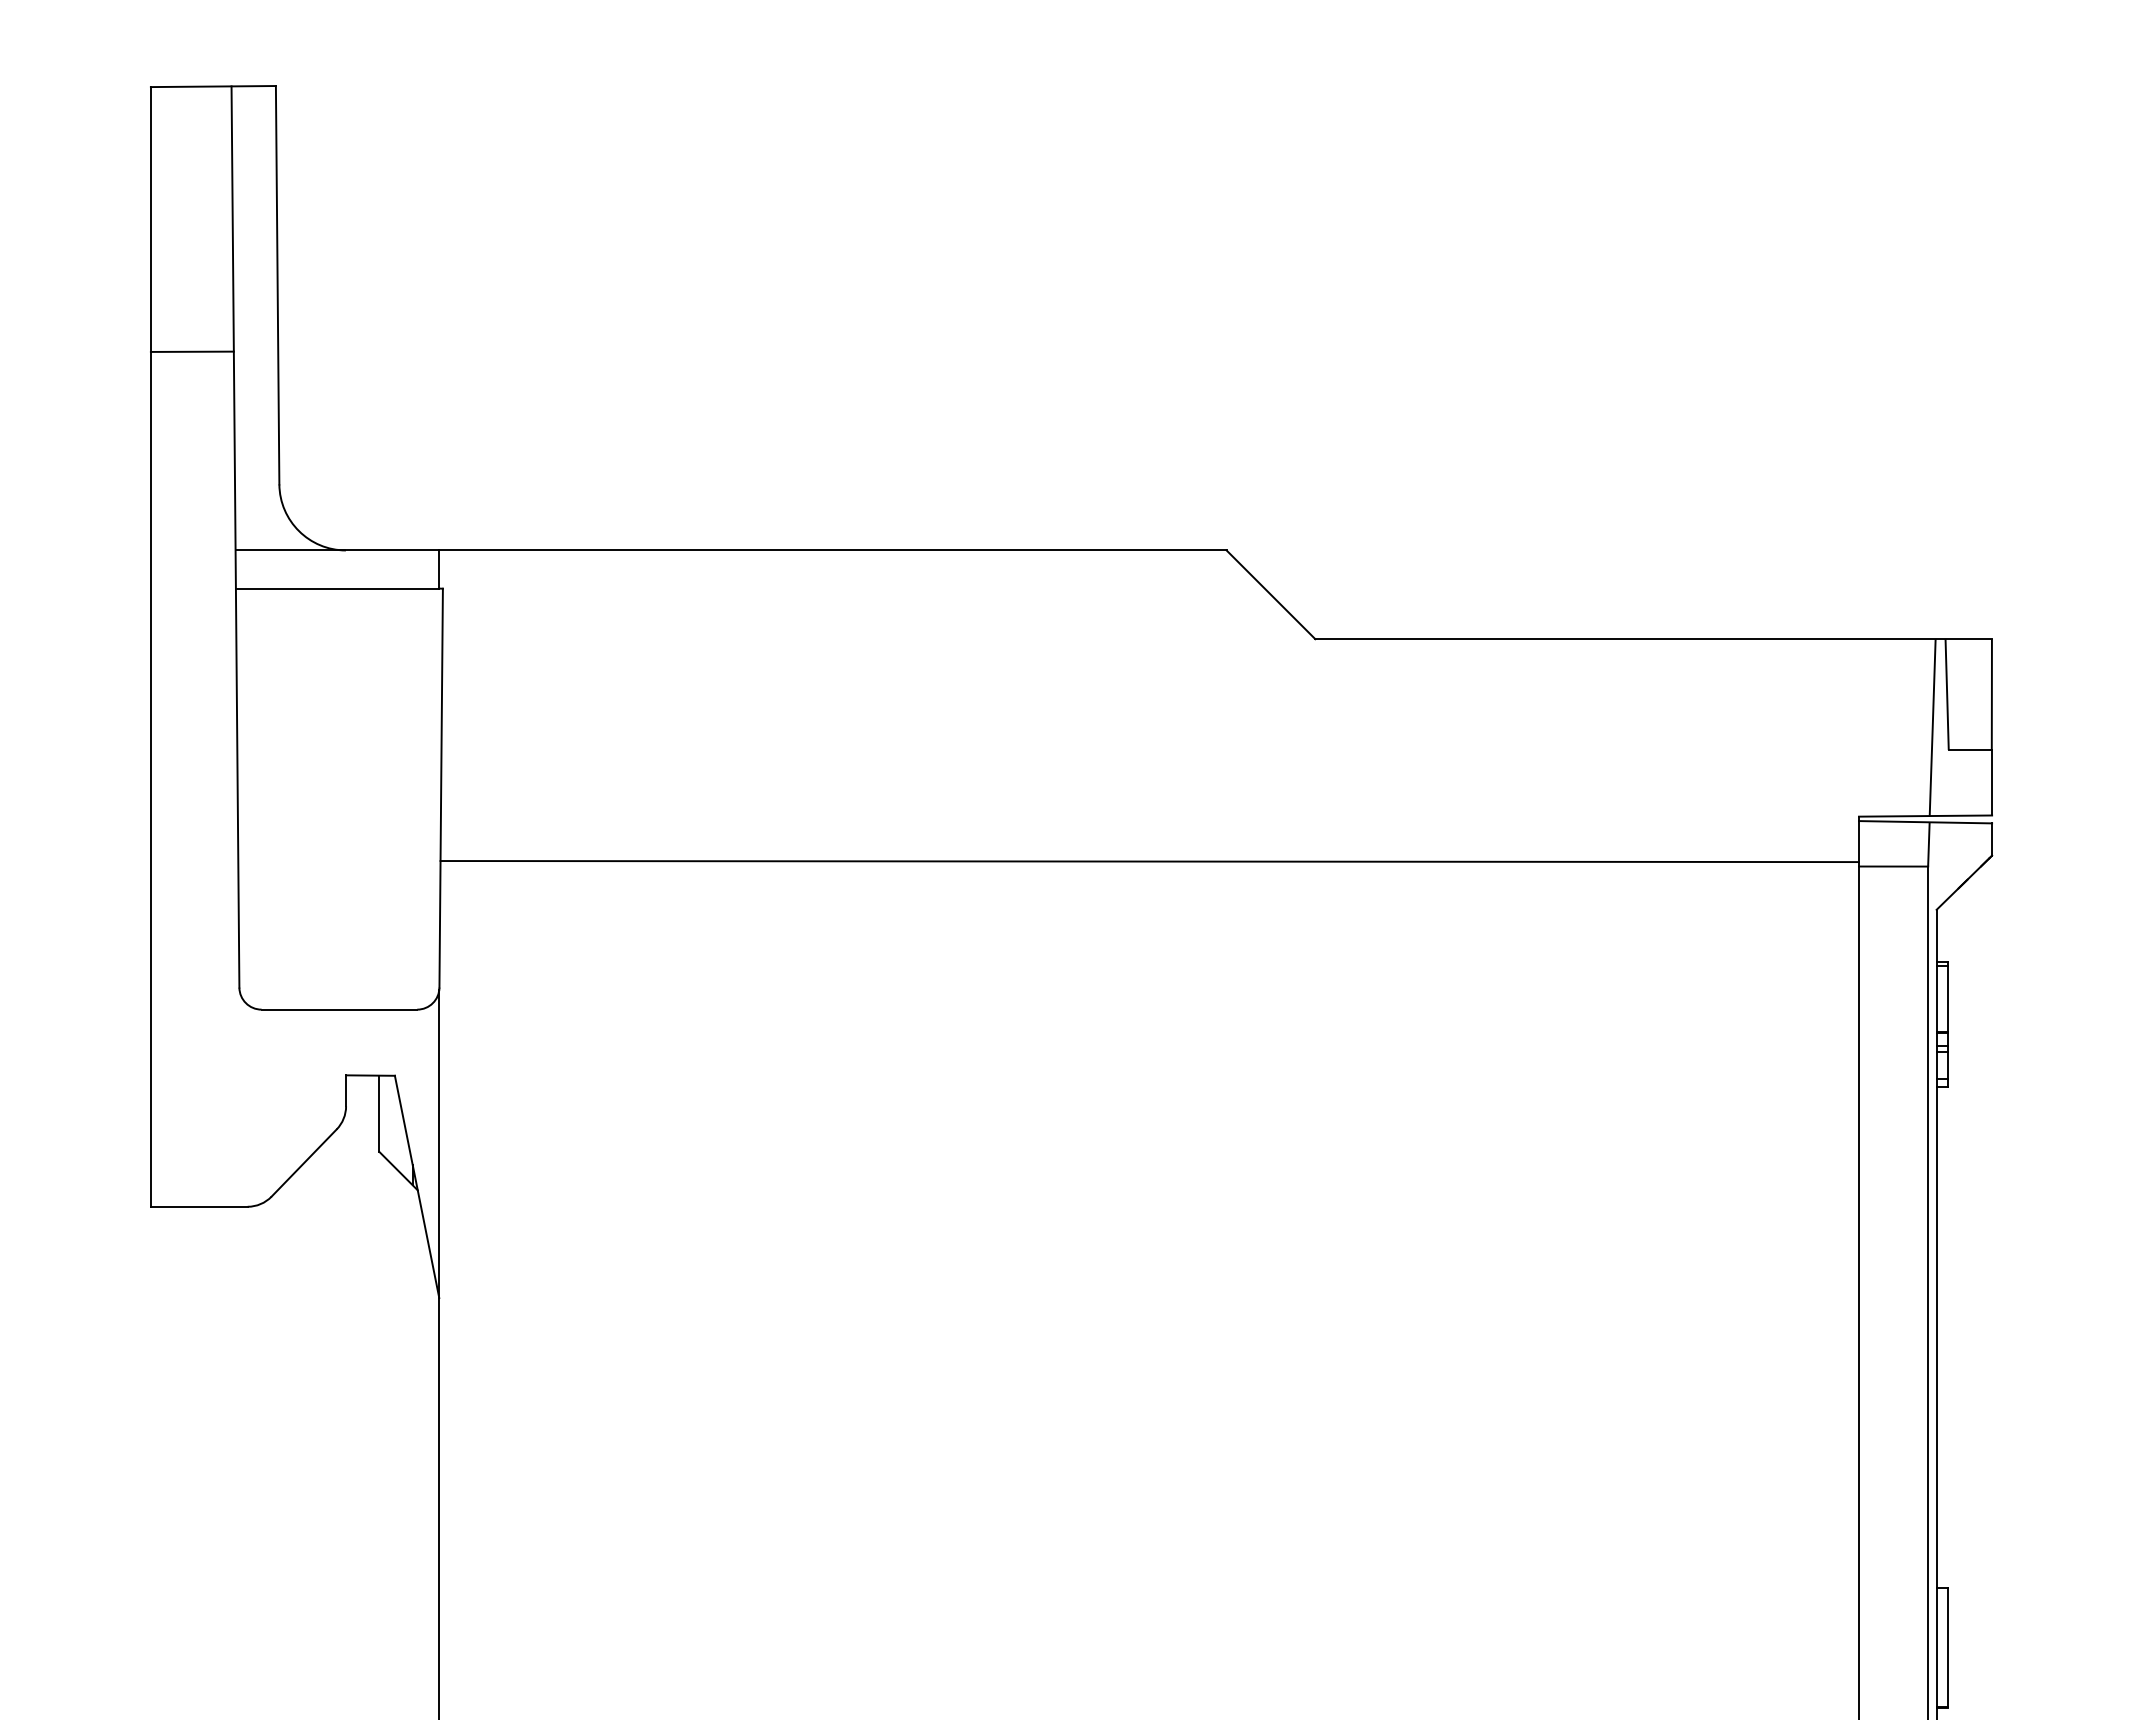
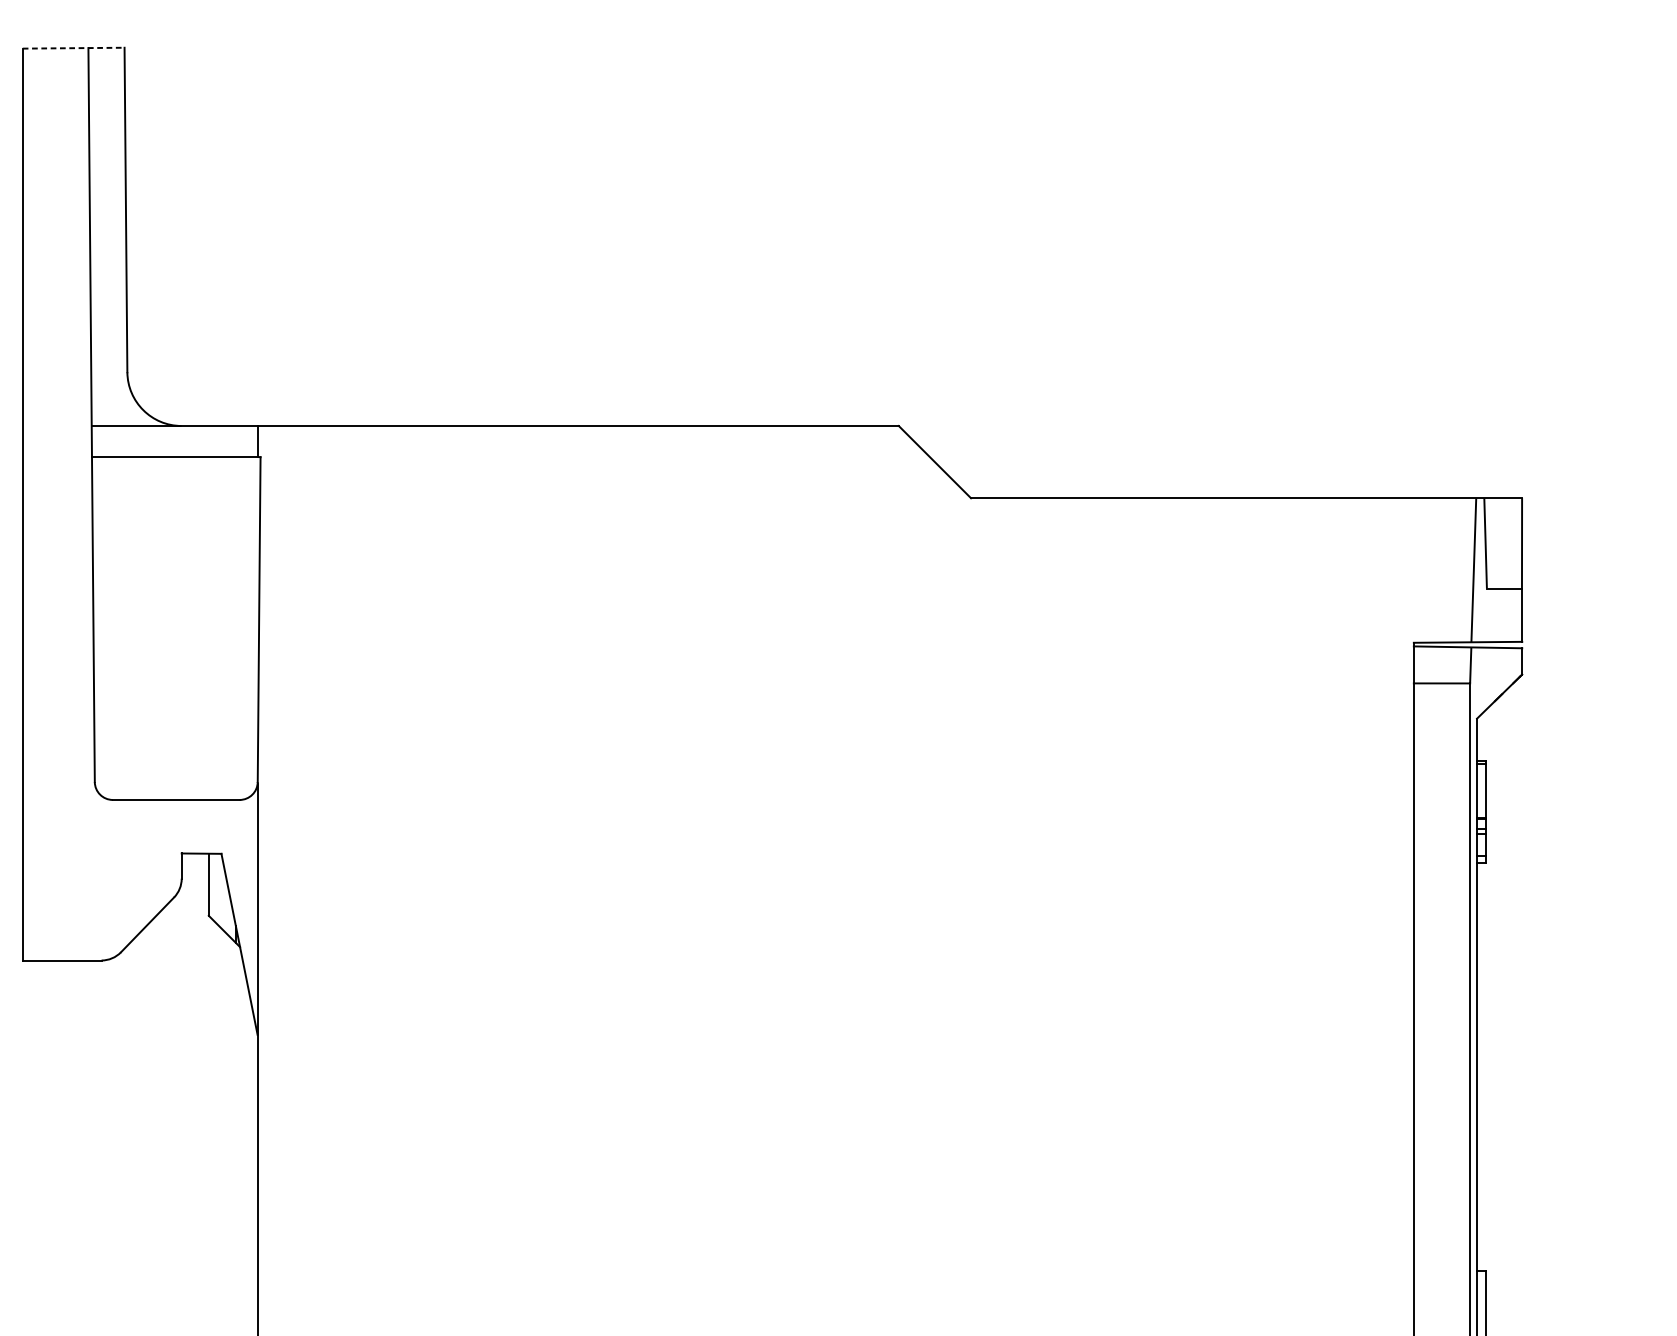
line: (213, 86) -> (73, 48), solid -> dashed
line: (191, 351) -> (55, 263), removed
line: (1149, 861) -> (836, 679), removed

